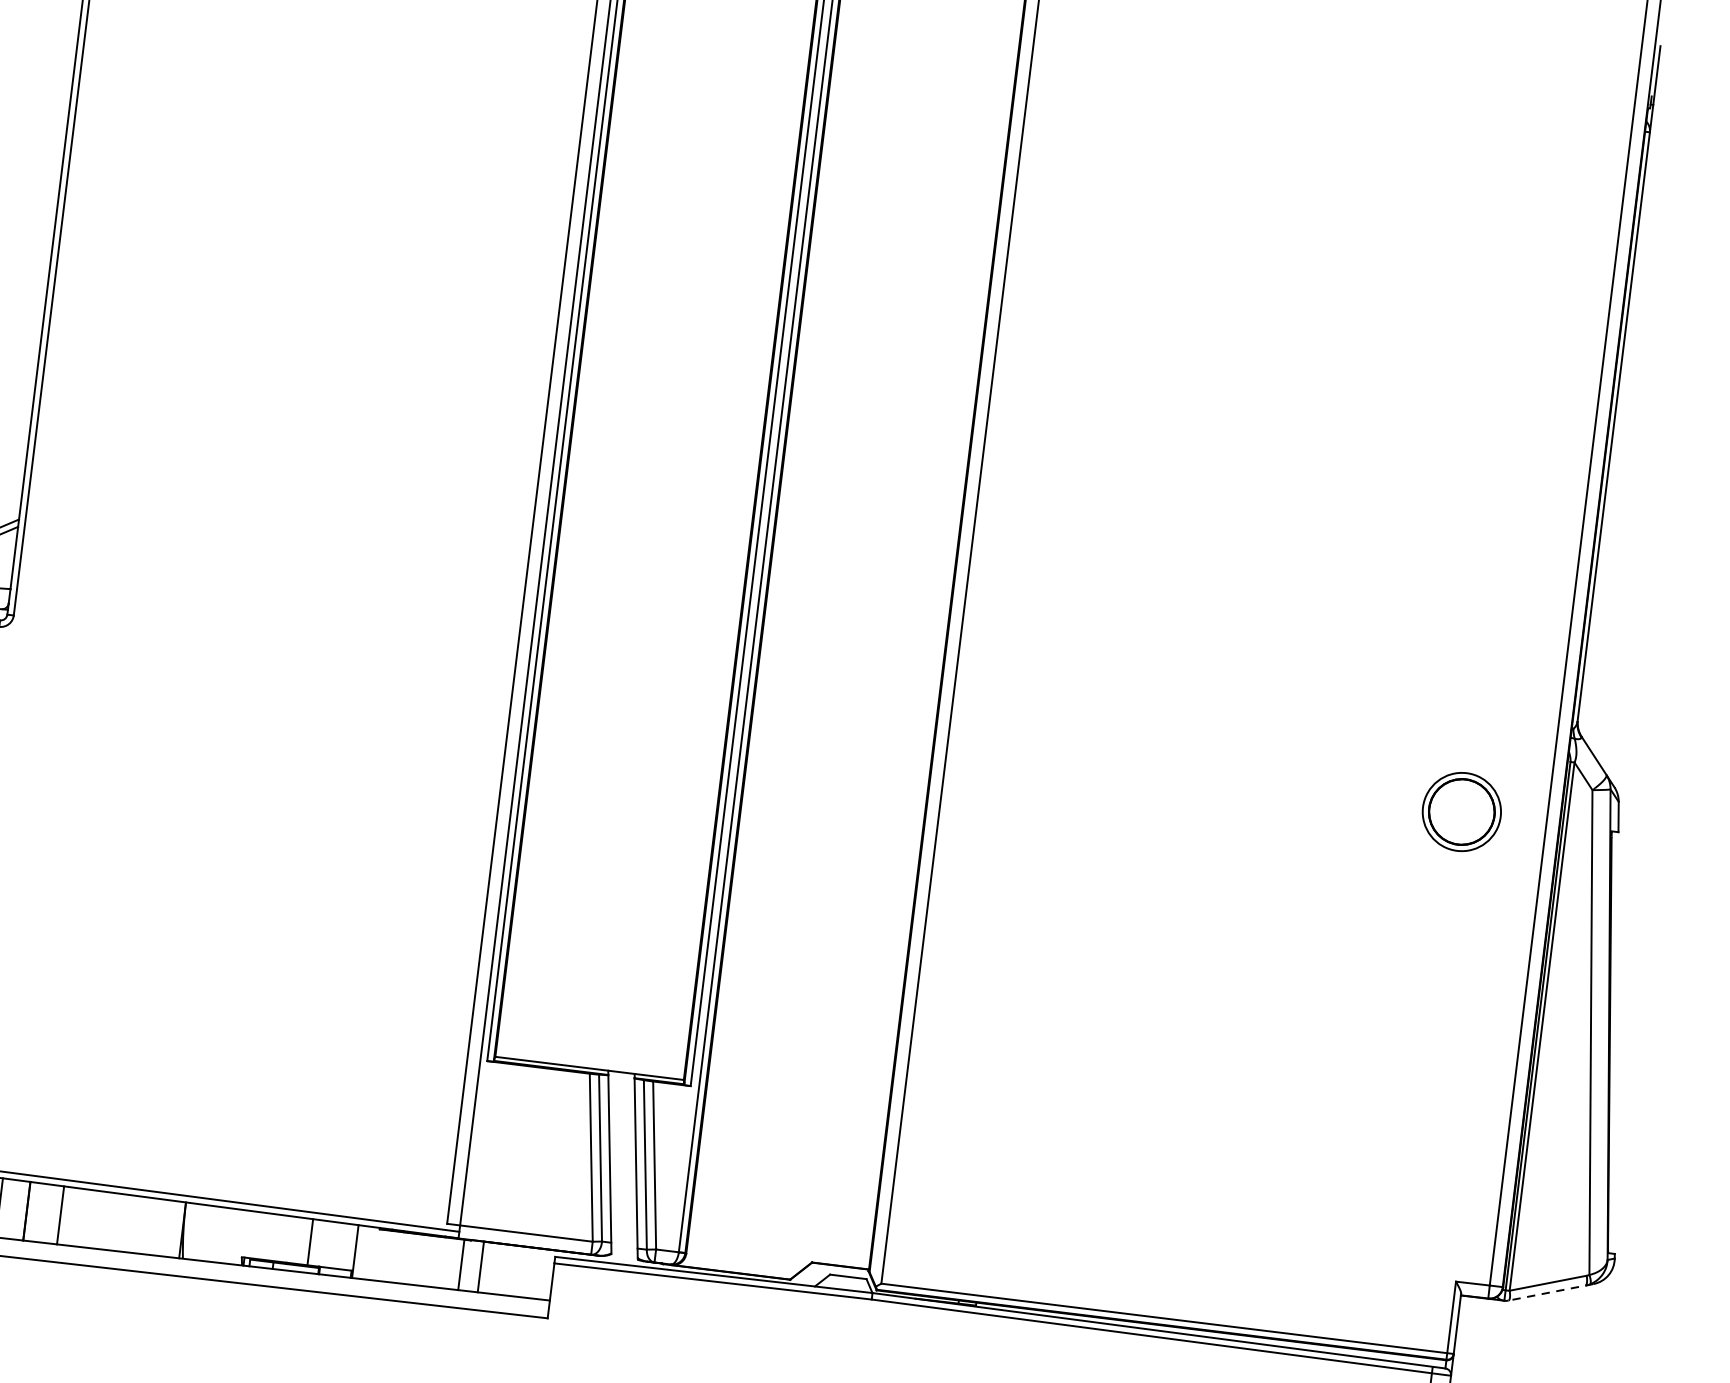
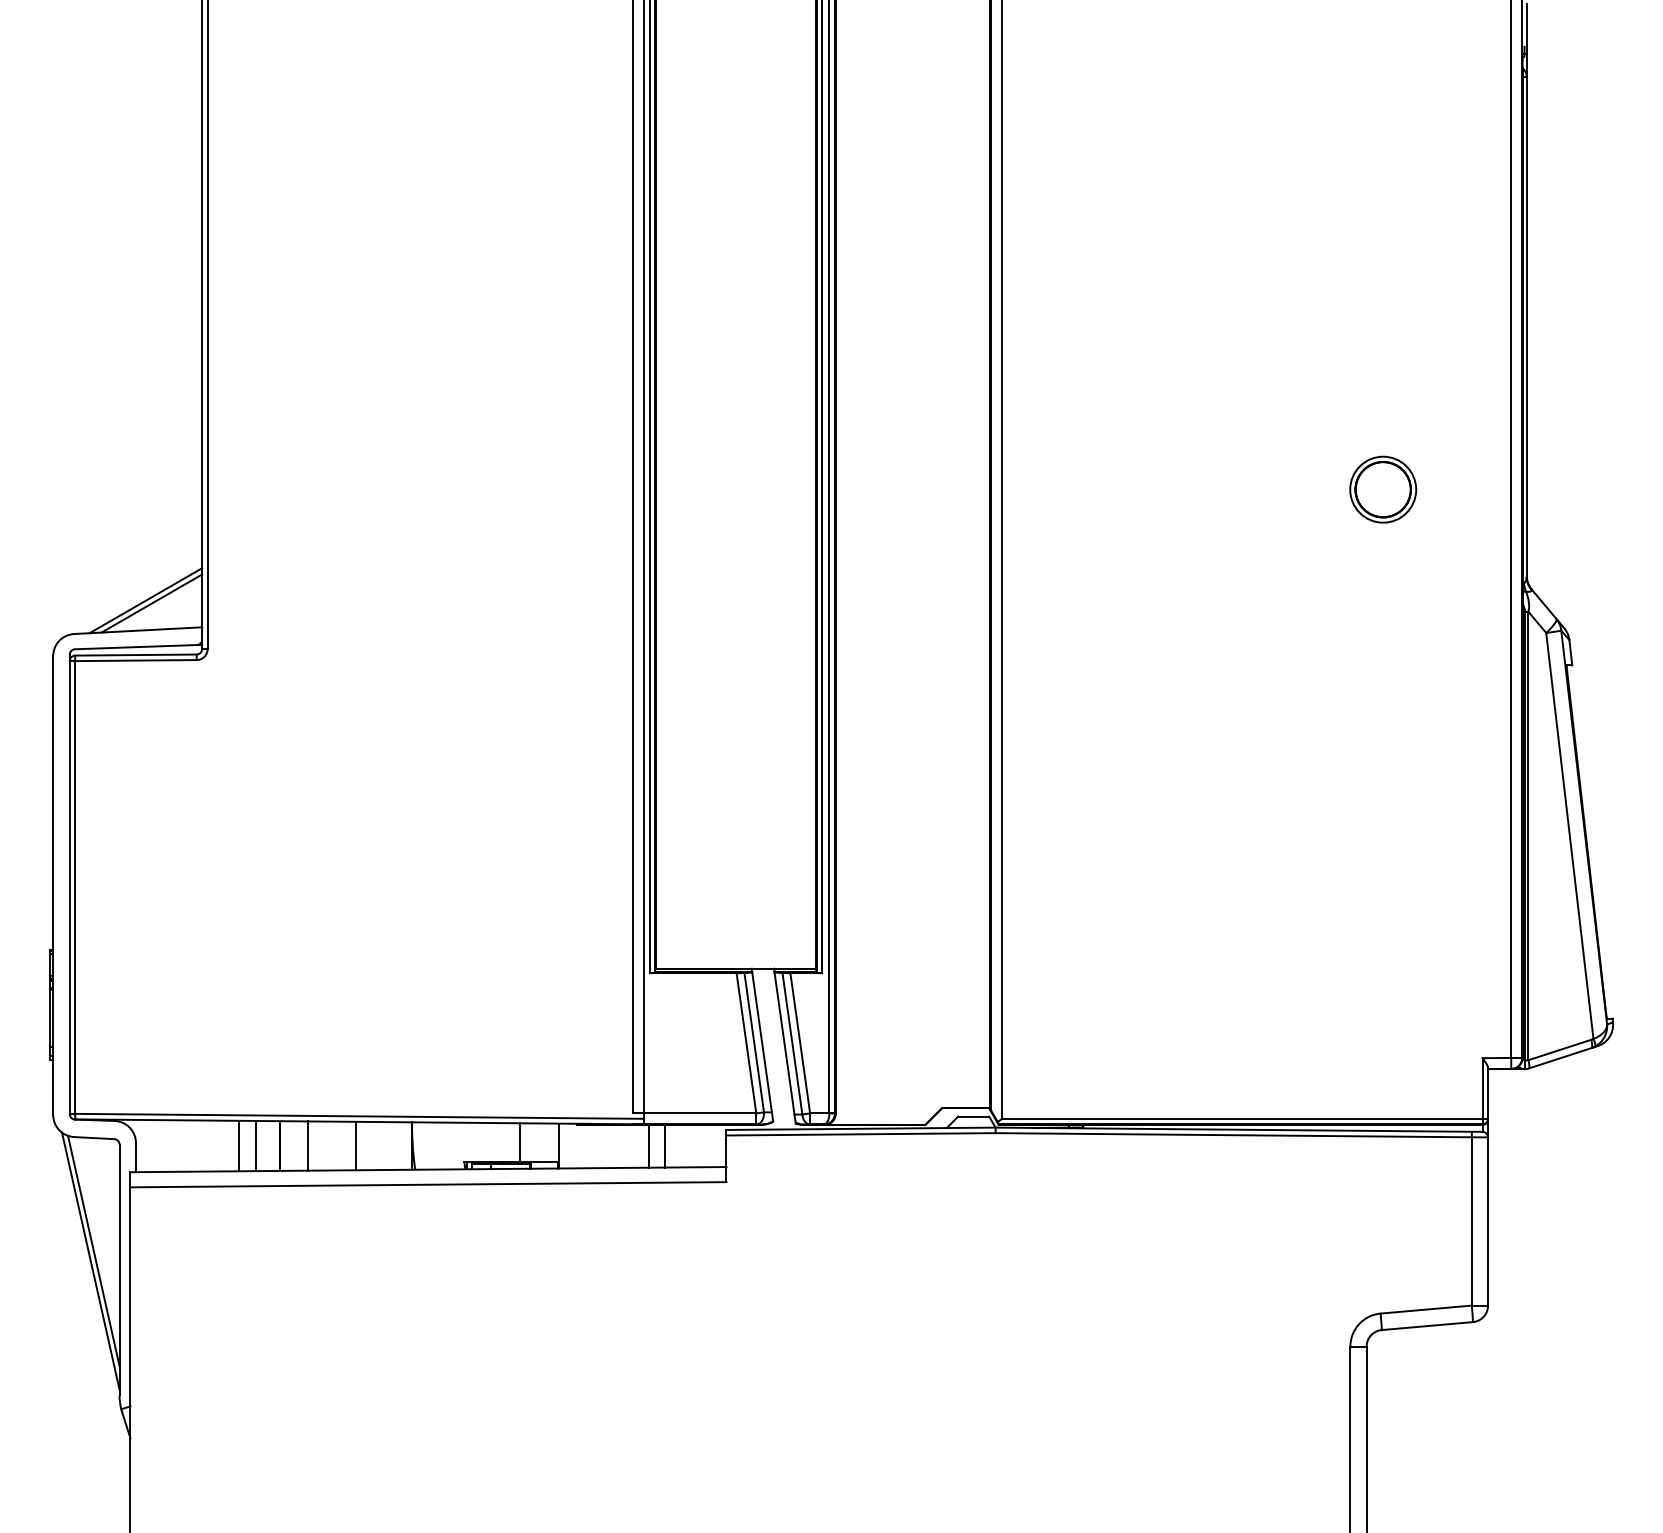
part: (1462, 811) -> (1383, 489), moved
line: (117, 1221) -> (356, 1145), added
line: (1551, 1292) -> (1563, 1057), dashed -> solid

